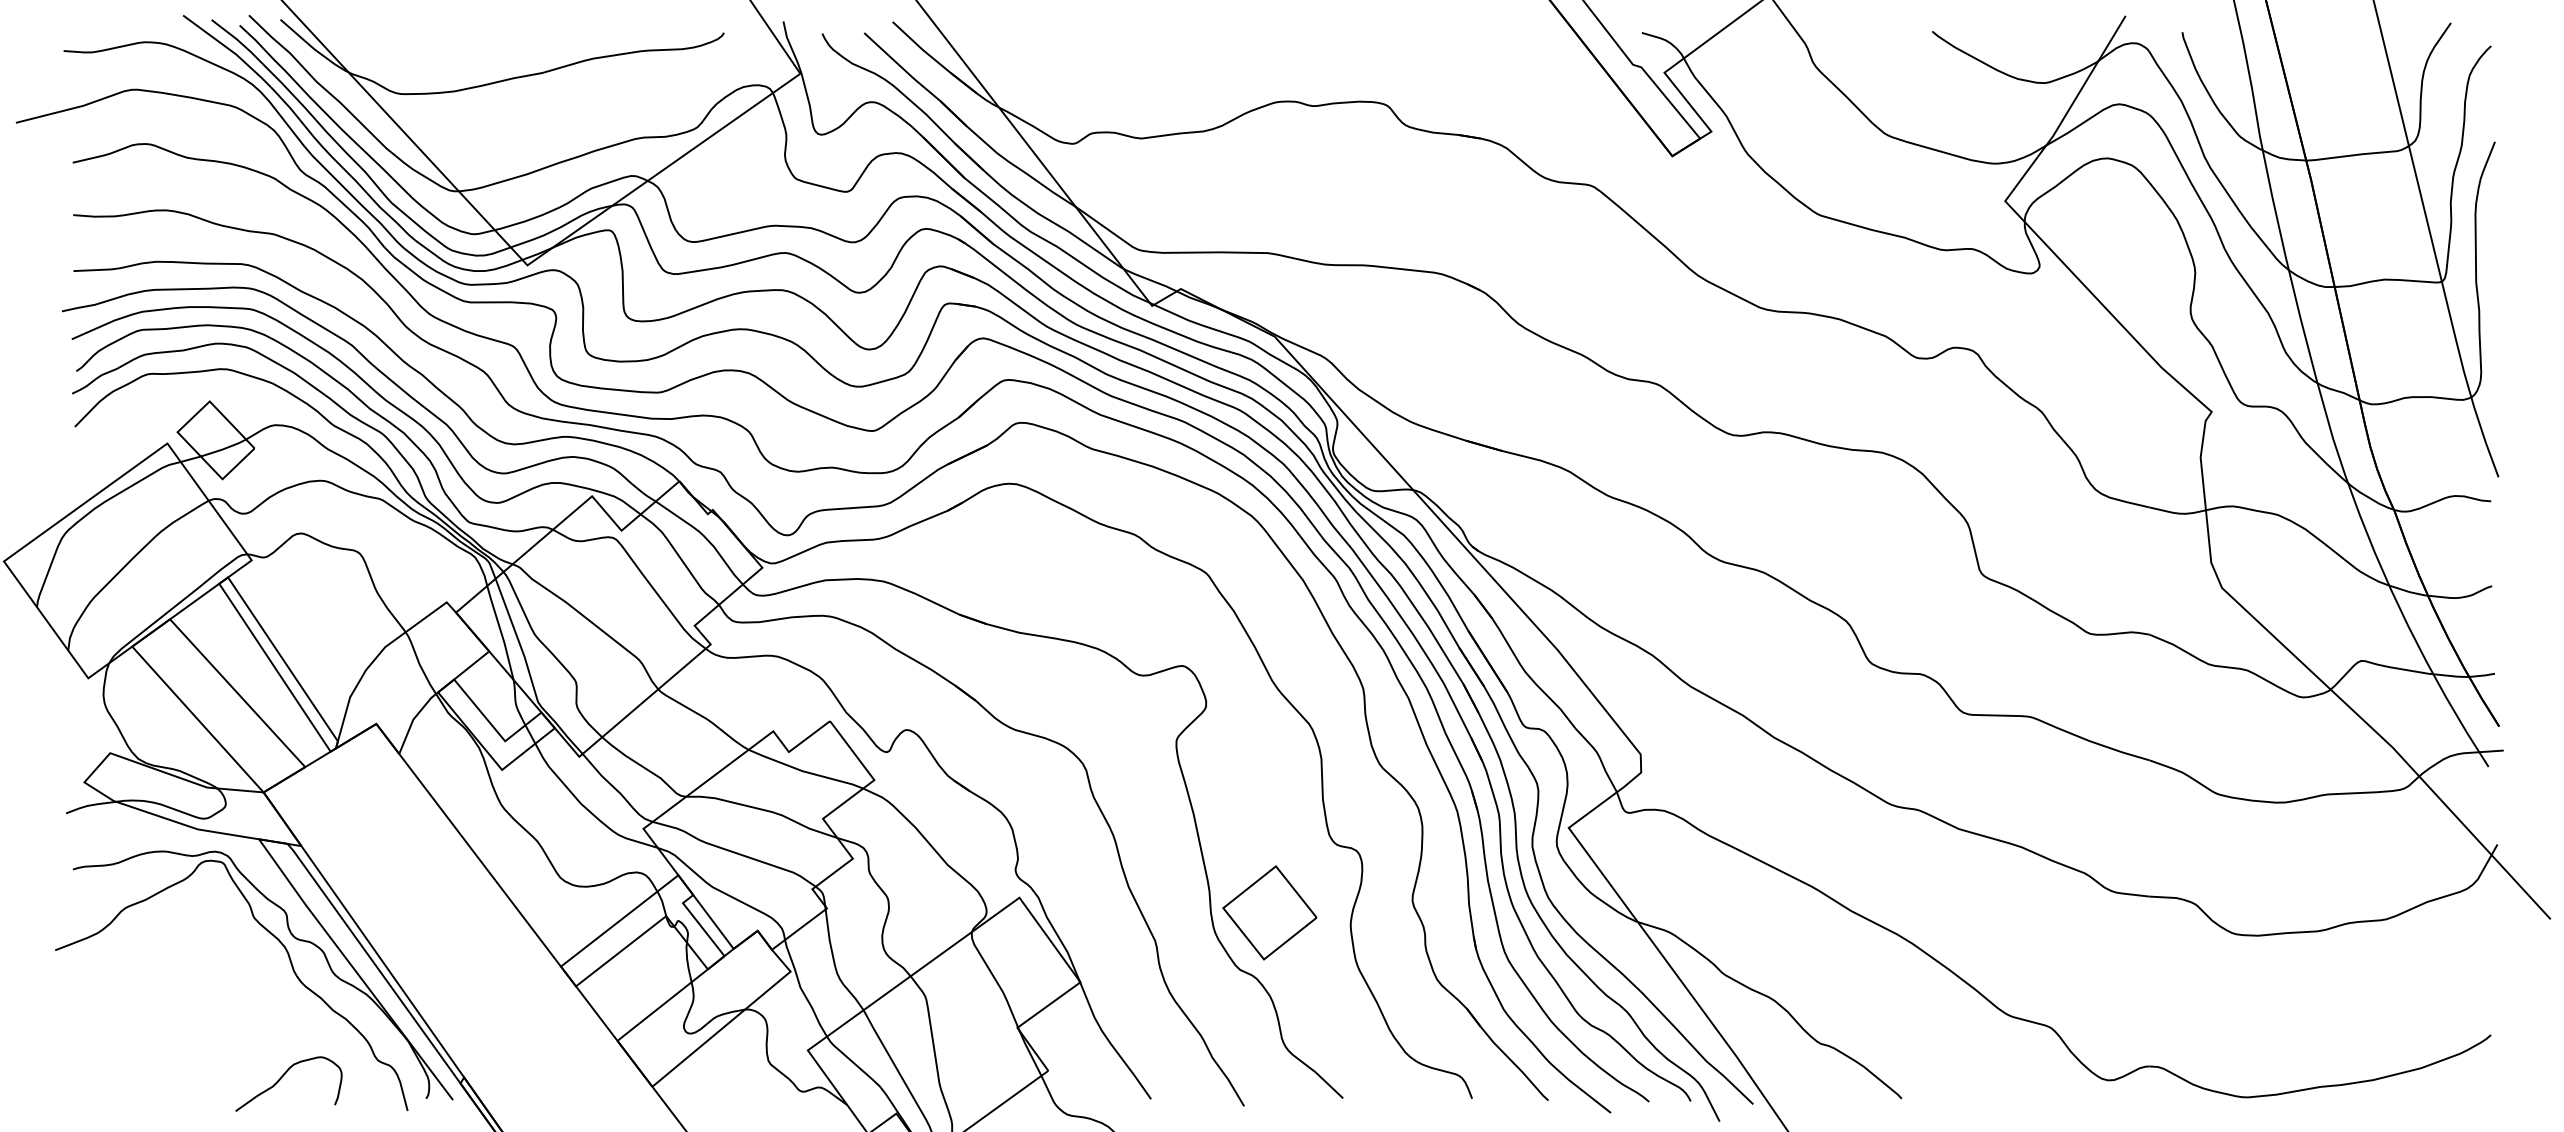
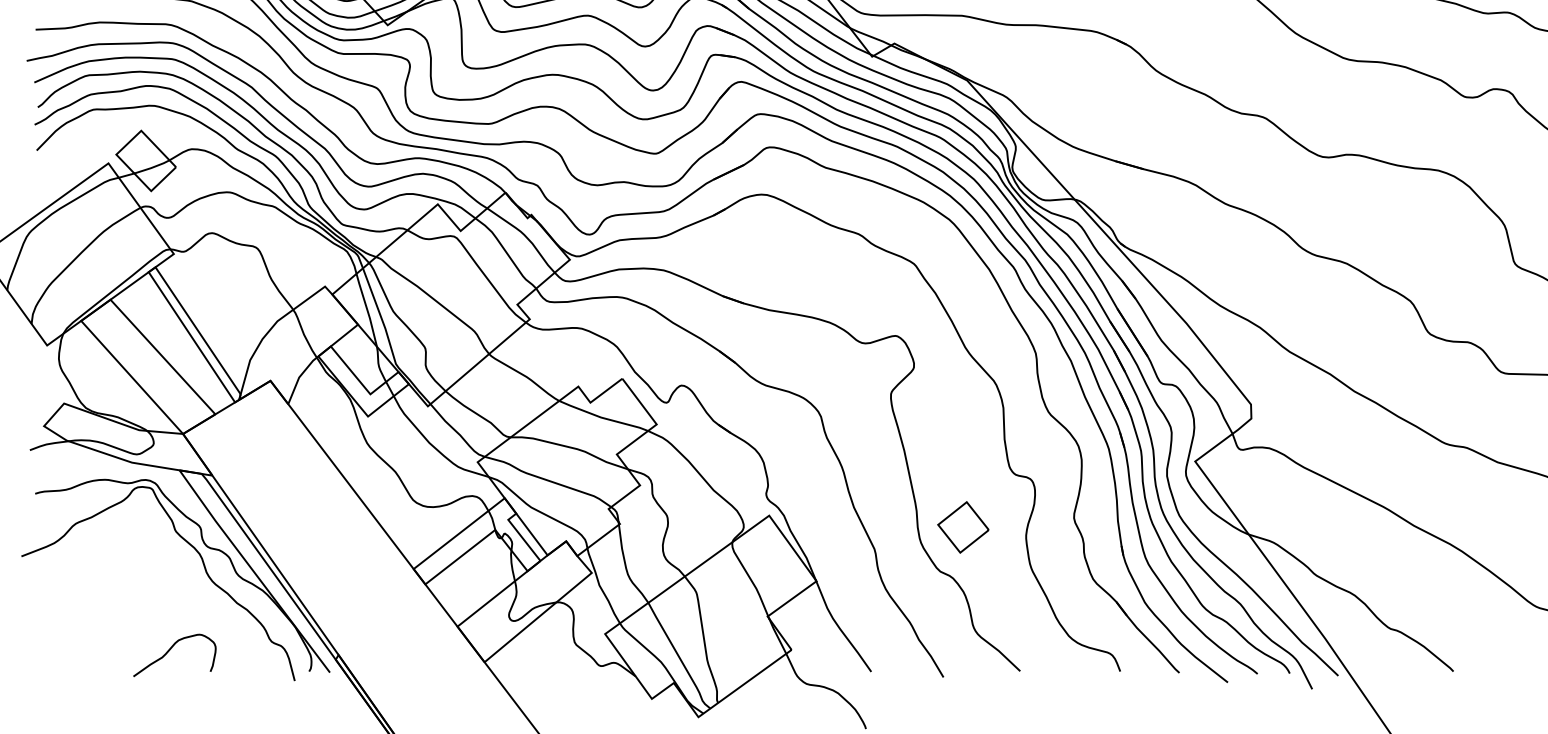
part: (1269, 912) -> (963, 527), size x0.7
curve: (282, 1077) -> (169, 650), moved

